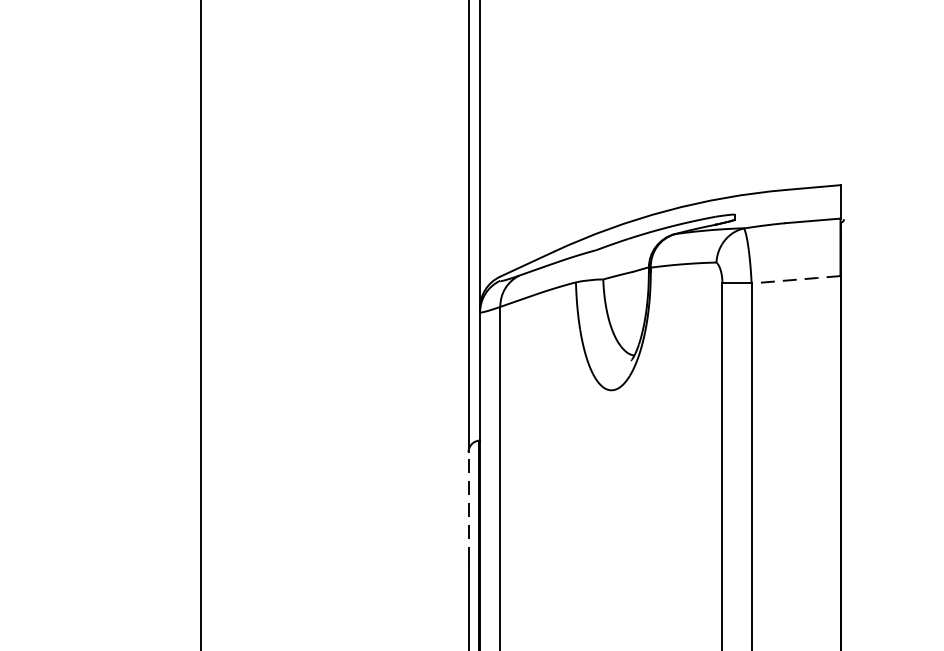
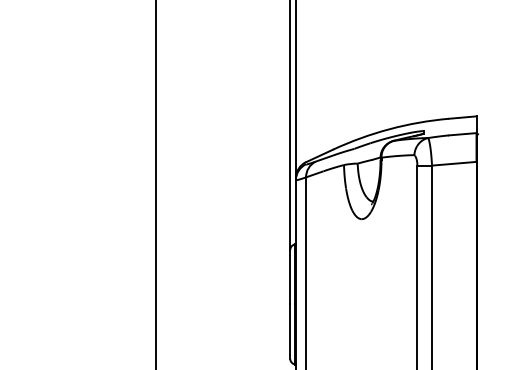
line: (796, 279) -> (454, 163), dashed -> solid
line: (469, 504) -> (290, 276), dashed -> solid

